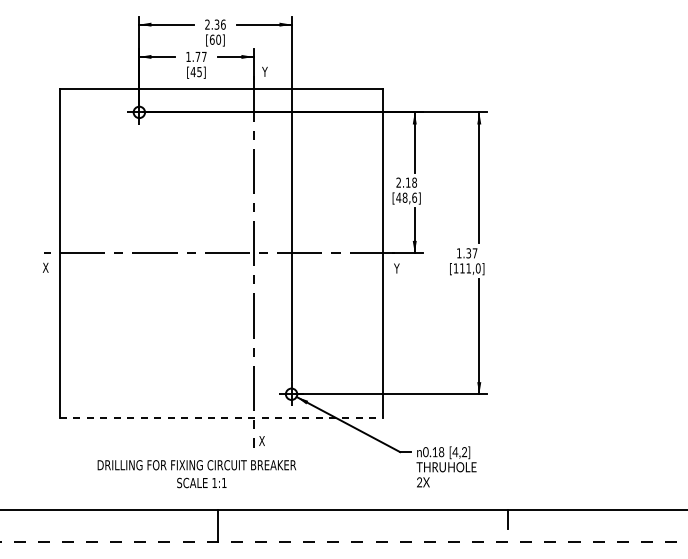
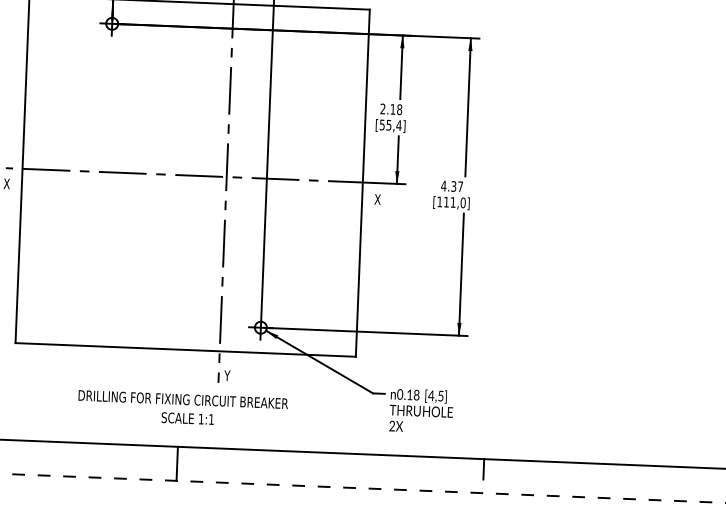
text: (406, 197) -> (390, 124), [48,6] -> [55,4]
text: (458, 253) -> (443, 186), 1.37 -> 4.37
text: (397, 268) -> (378, 199), Y -> X
line: (221, 418) -> (185, 350), dashed -> solid
text: (261, 440) -> (227, 375), X -> Y
text: (464, 452) -> (440, 396), [4,2] -> [4,5]
text: (196, 474) -> (182, 409), moved

